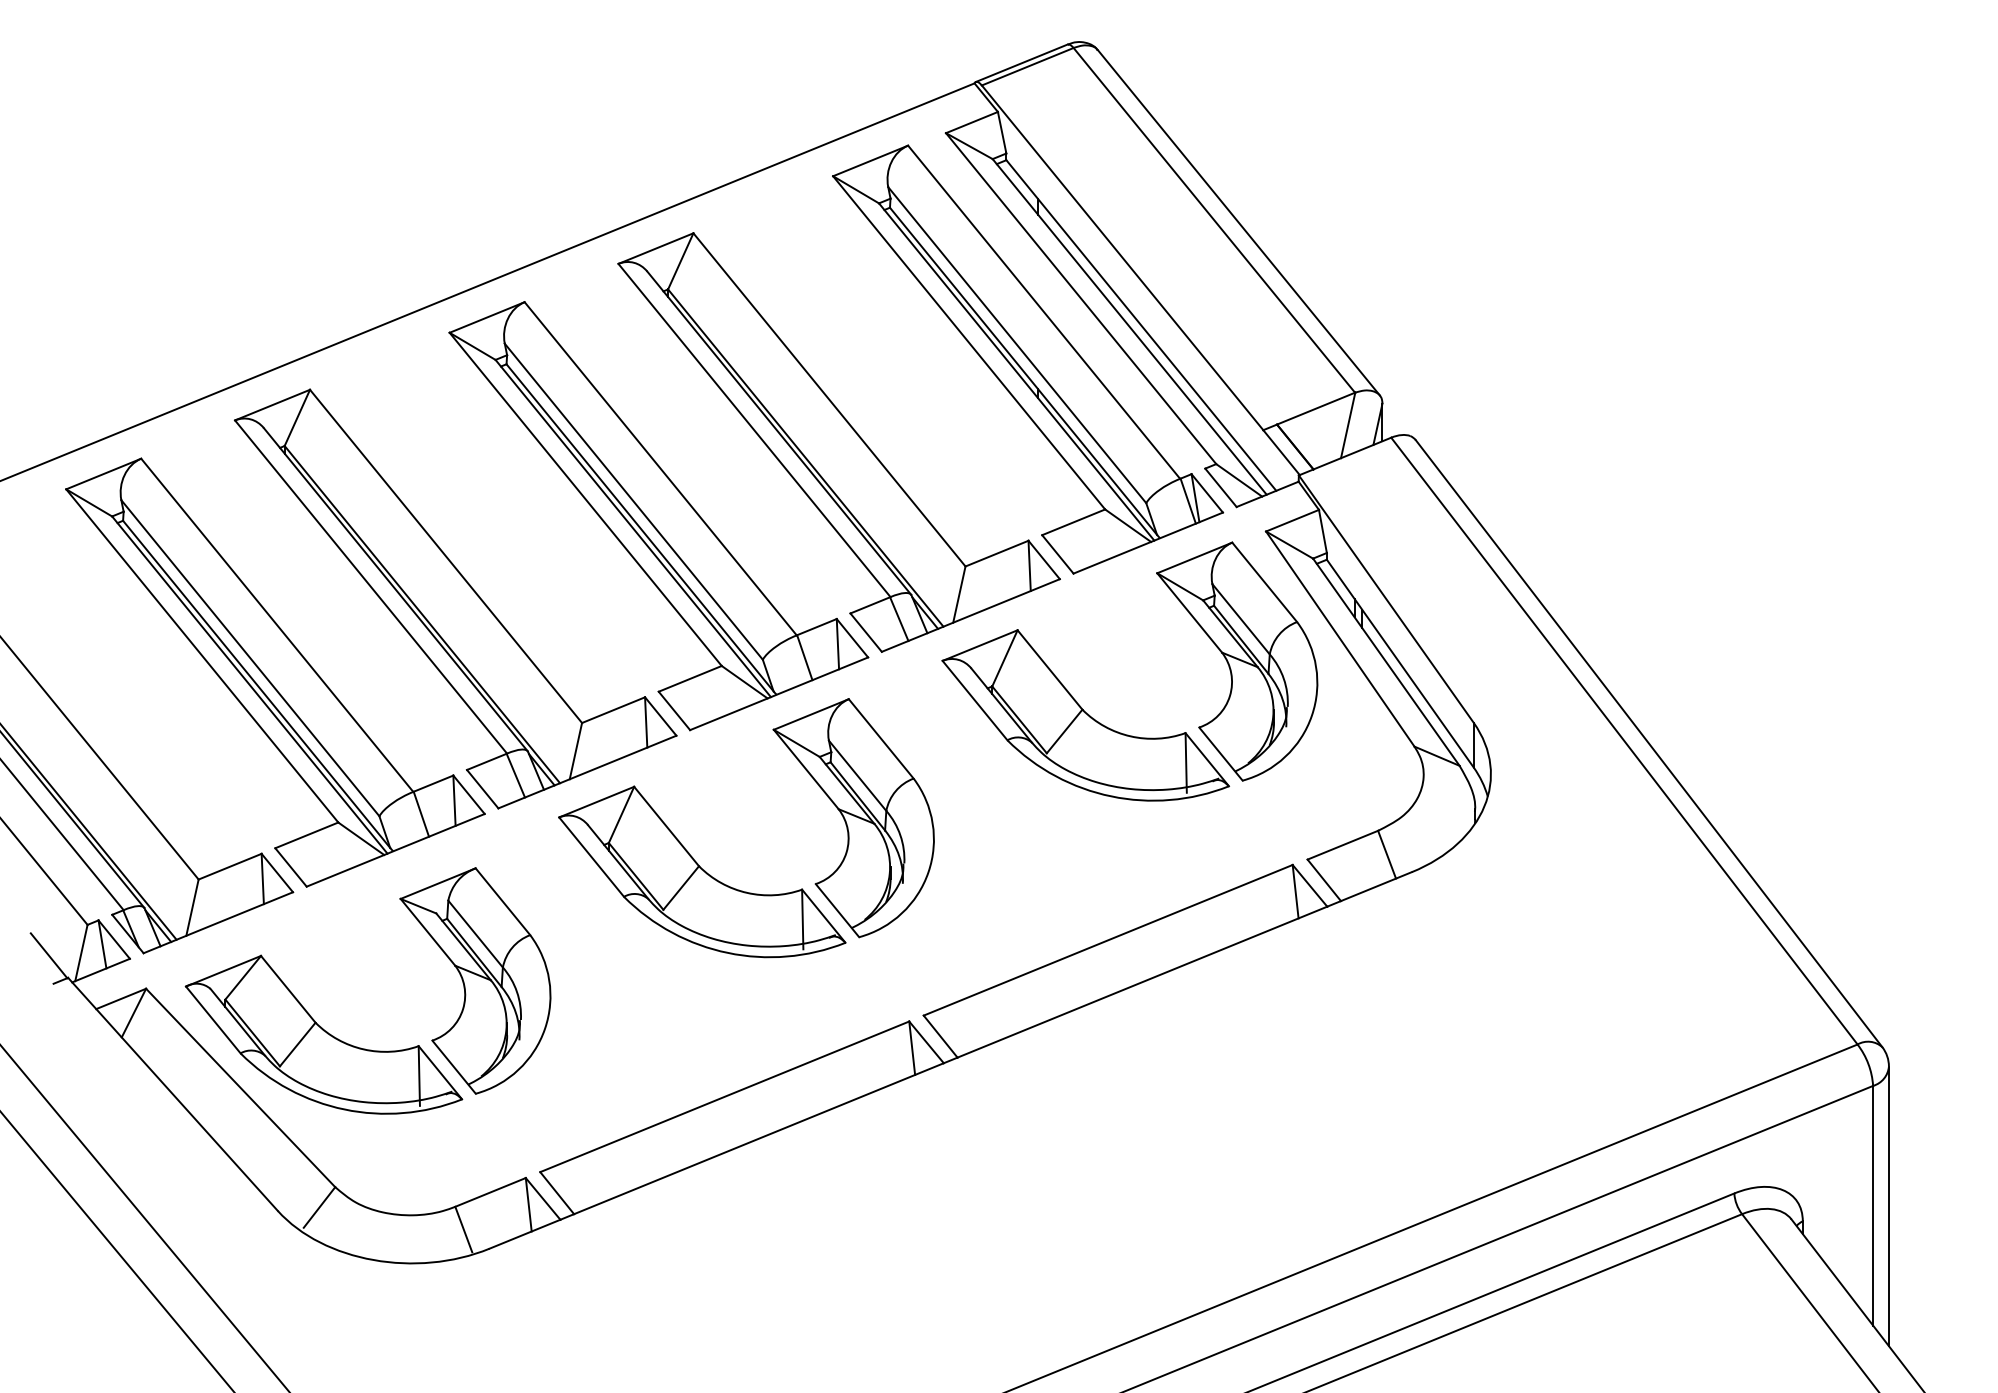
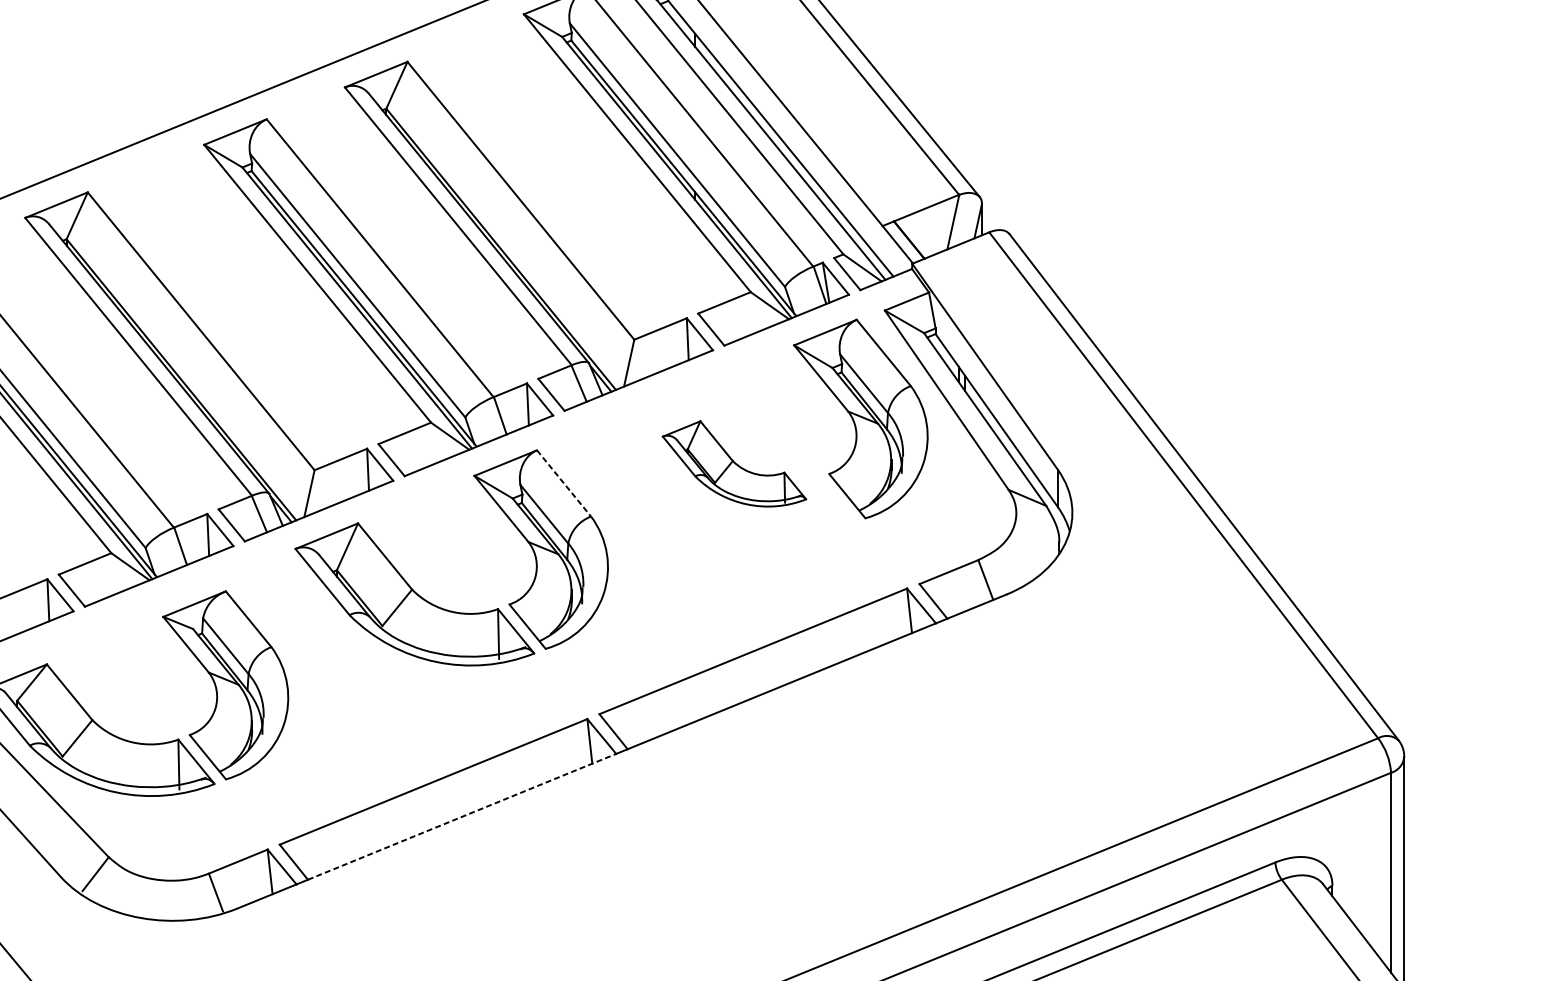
part: (1085, 715) -> (734, 463), size x0.6
line: (881, 739) -> (564, 483), solid -> dashed
line: (758, 1138) -> (461, 816), solid -> dashed

